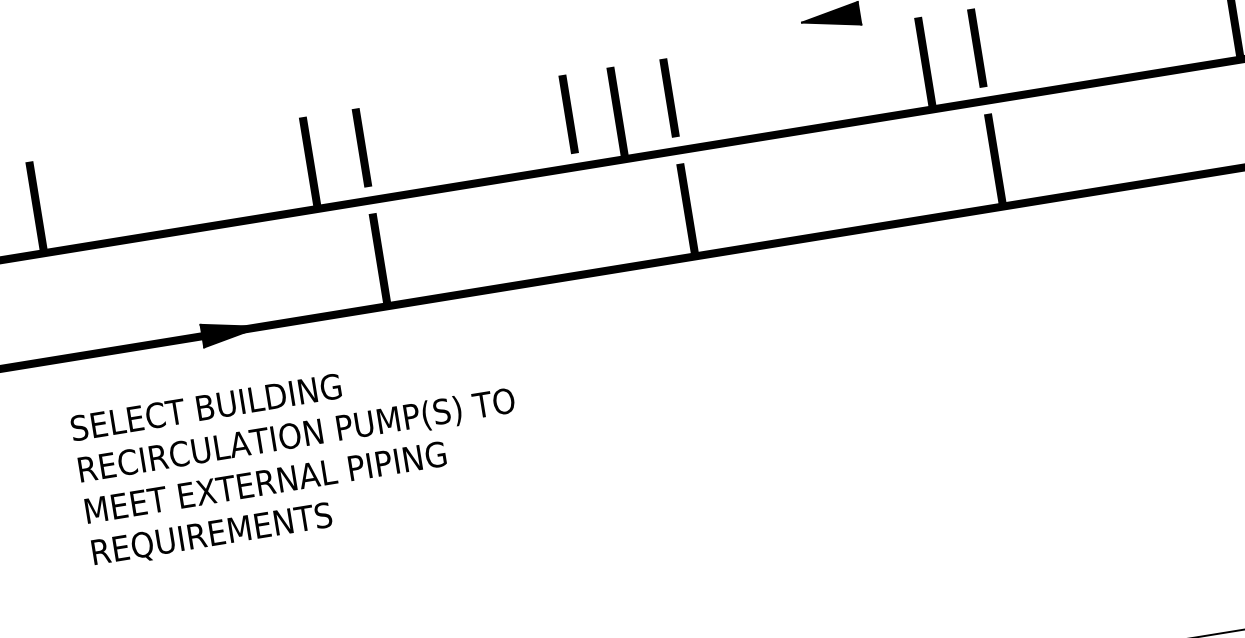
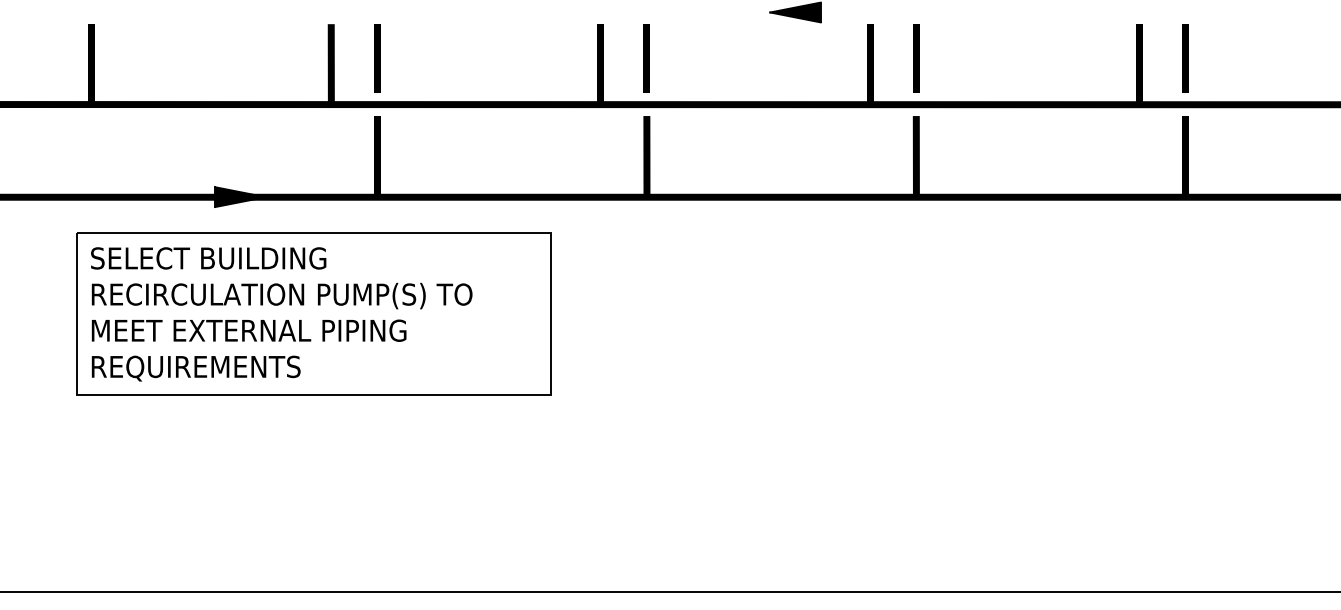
line: (568, 114) -> (558, 58), removed
part: (336, 450) -> (313, 313), added

